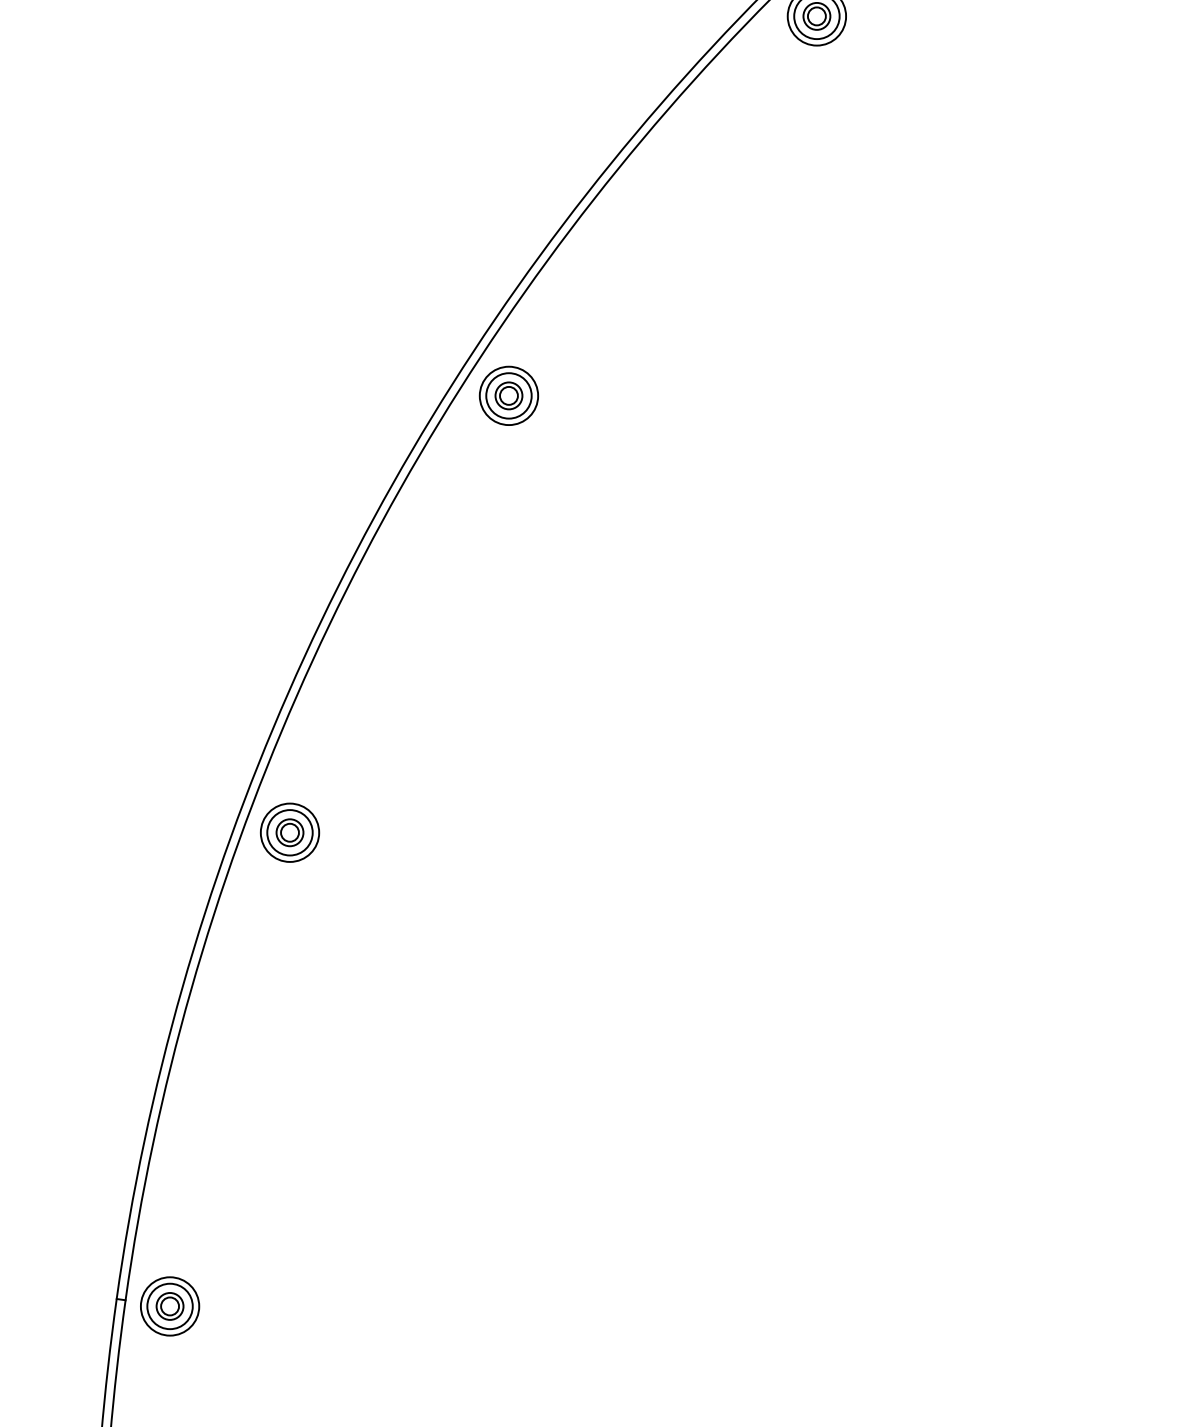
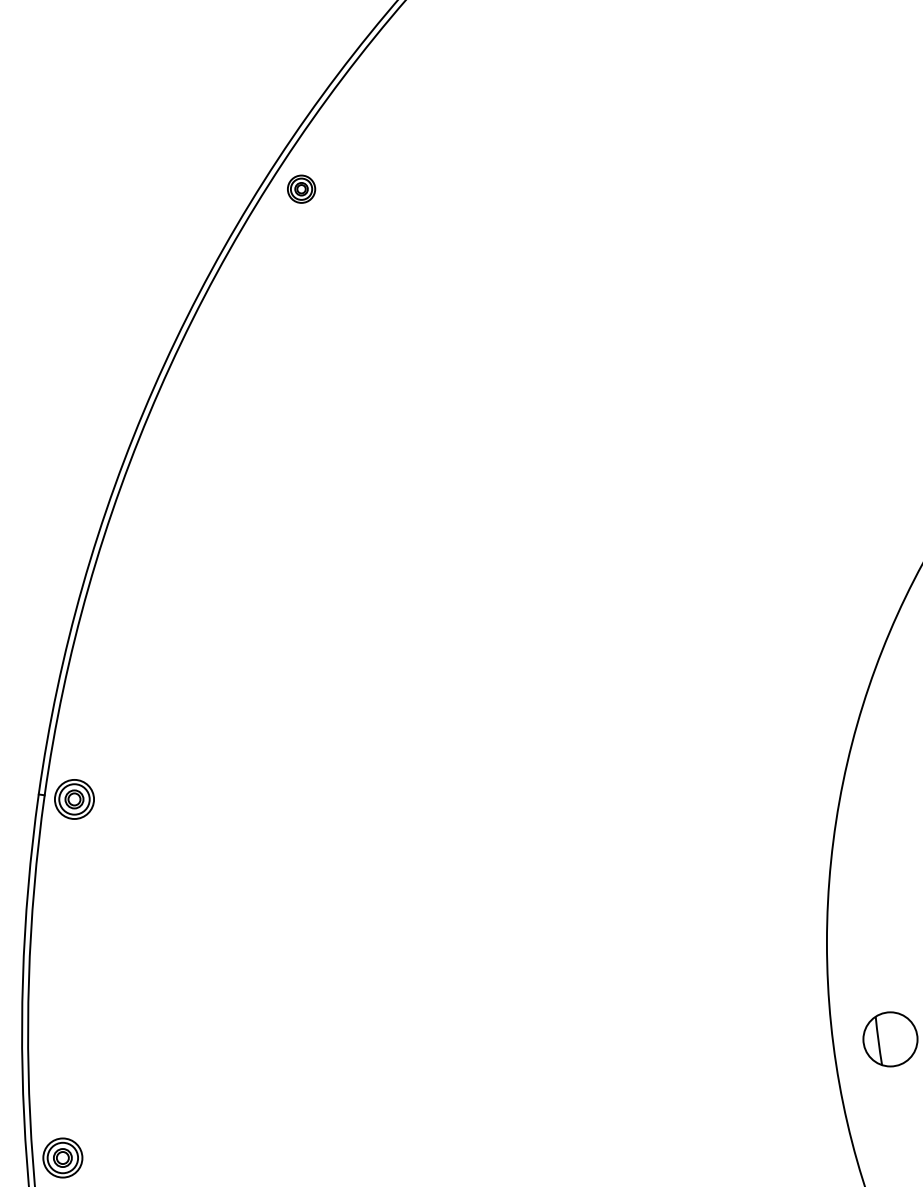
part: (508, 394) -> (301, 188), size x0.7
part: (289, 831) -> (154, 481), removed

